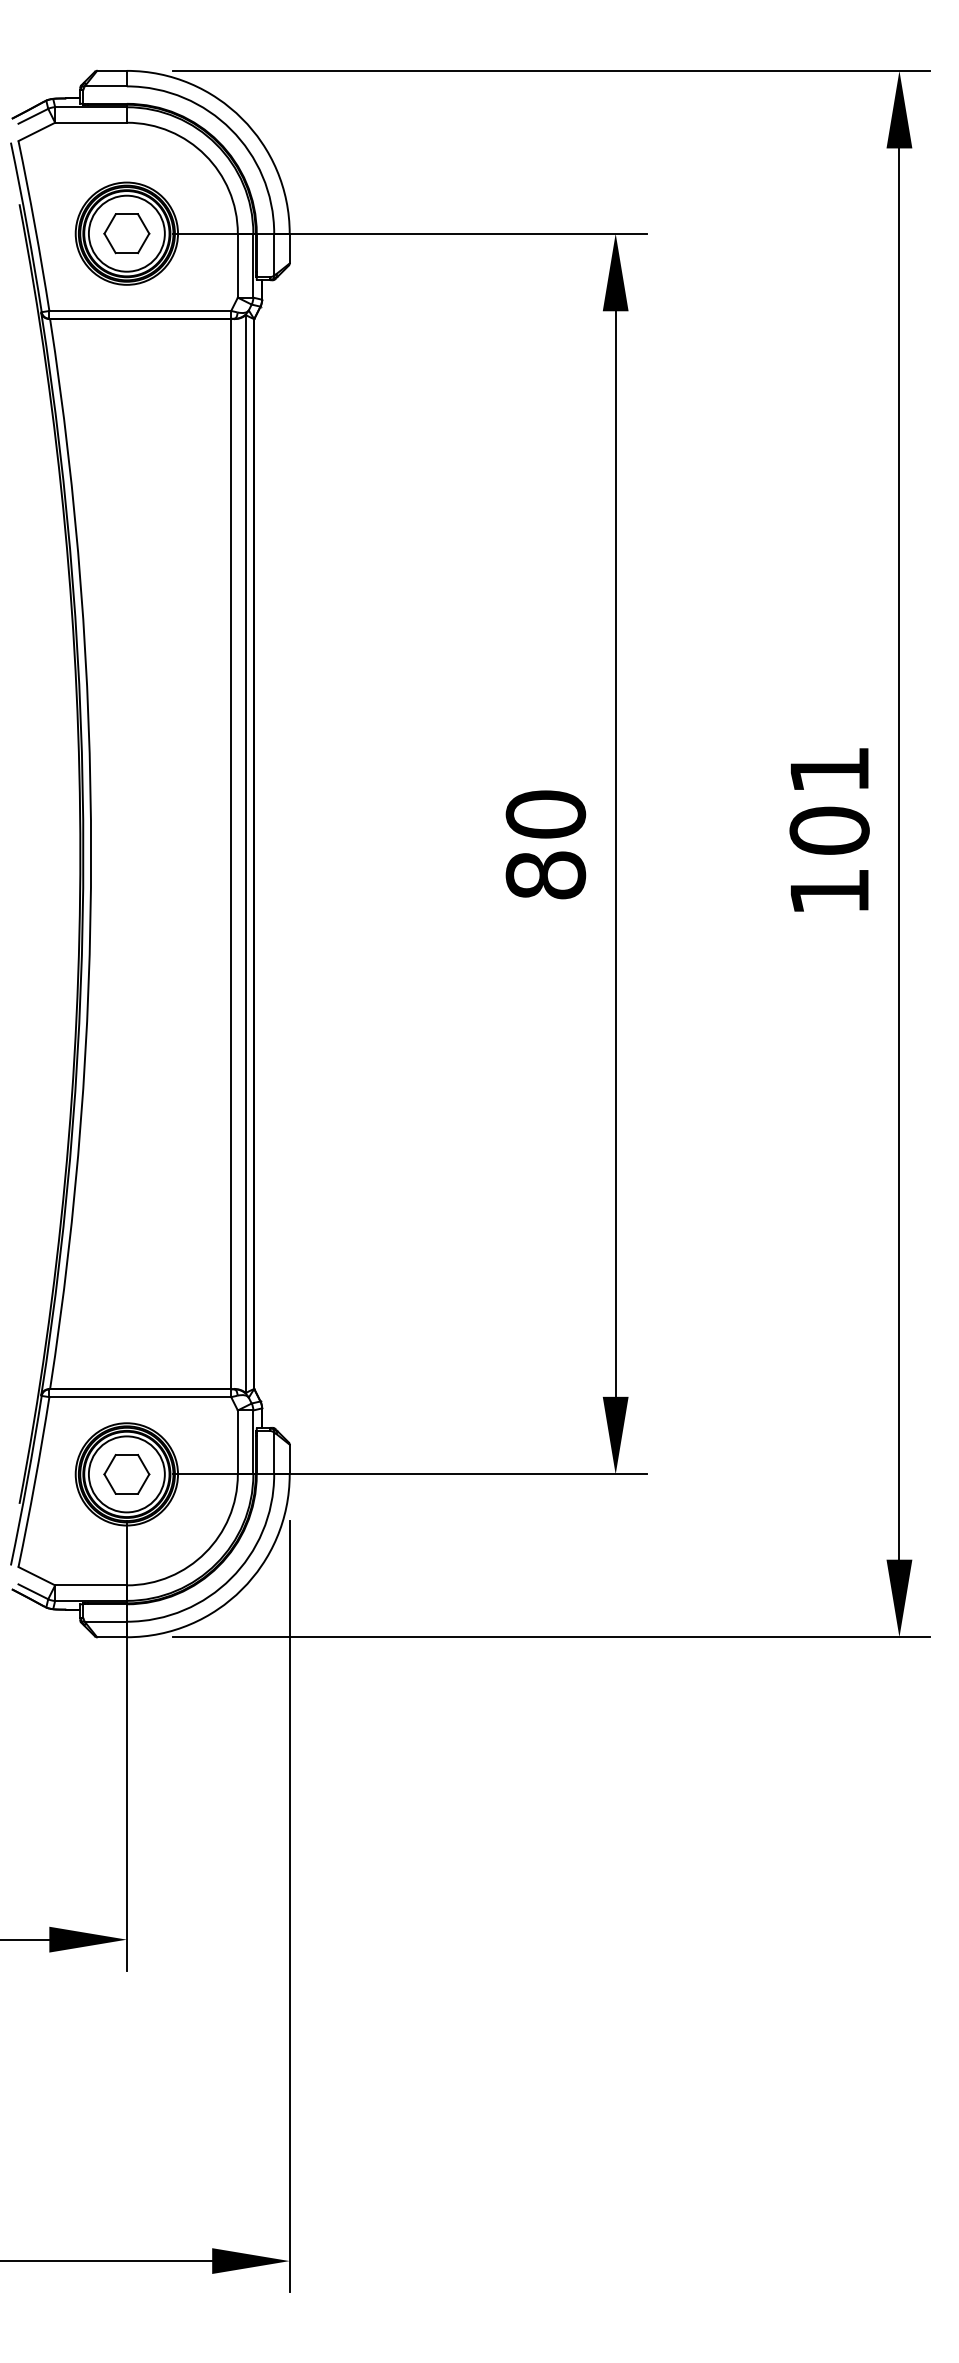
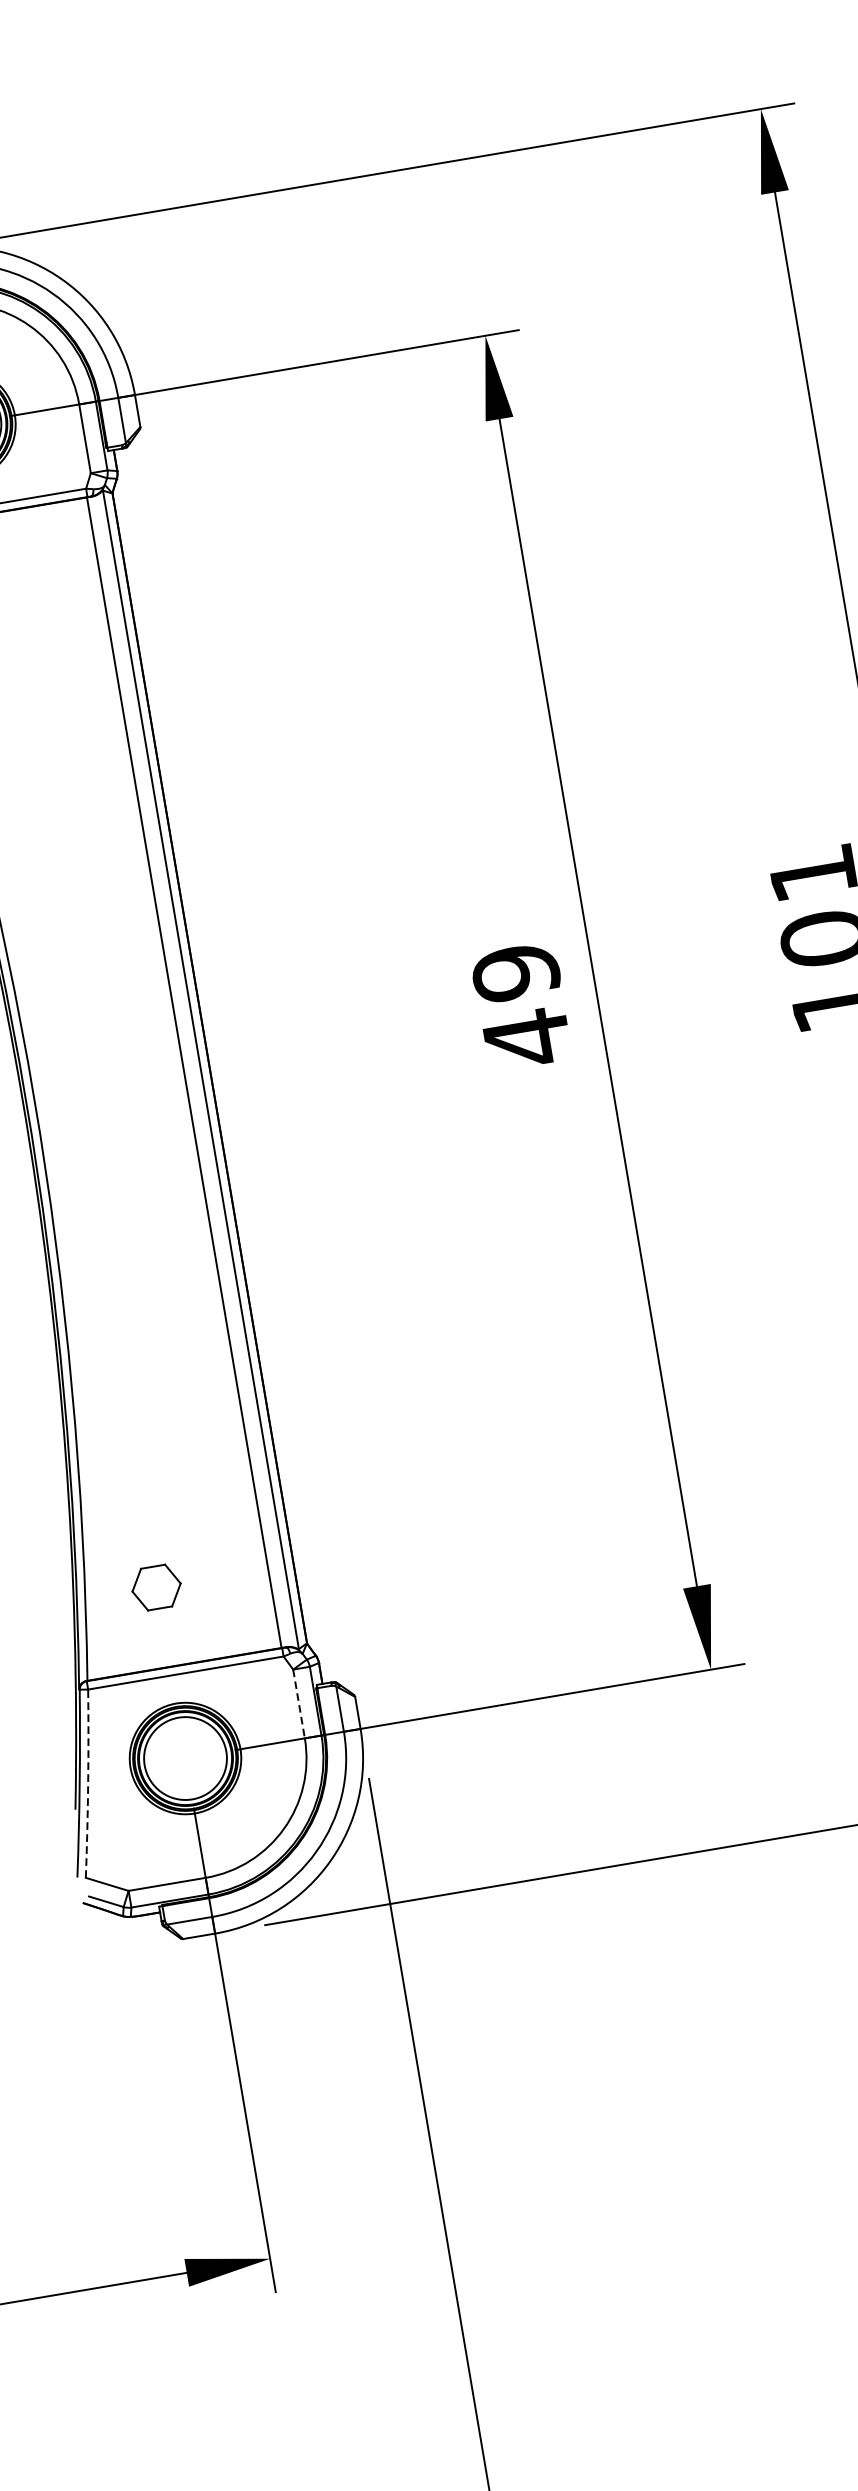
text: (545, 845) -> (521, 1006), 80 -> 49
line: (237, 1442) -> (298, 1704), solid -> dashed
part: (126, 1474) -> (156, 1587), moved
arc: (35, 1482) -> (88, 1783), solid -> dashed

